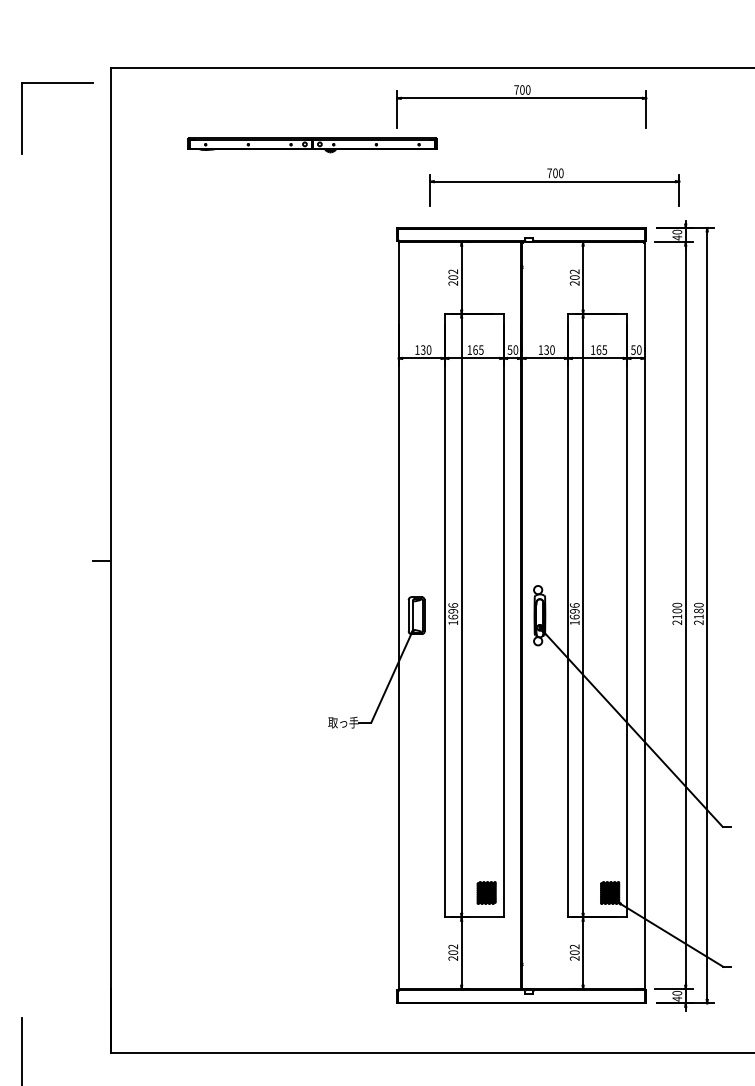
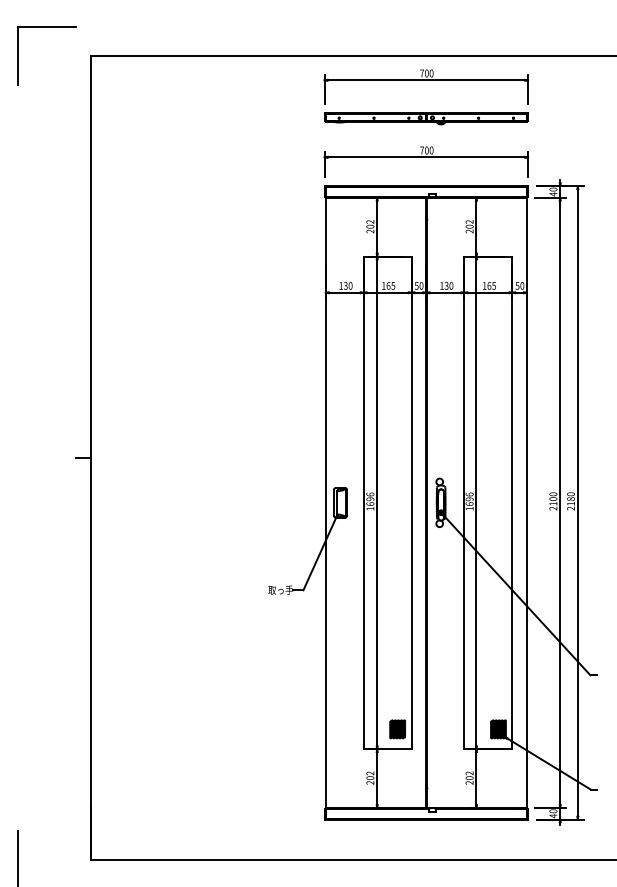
part: (56, 83) -> (46, 27), moved
part: (312, 145) -> (426, 118), moved
part: (553, 186) -> (425, 161), moved

